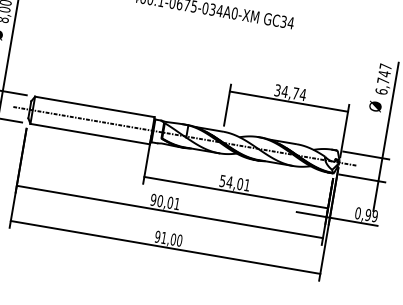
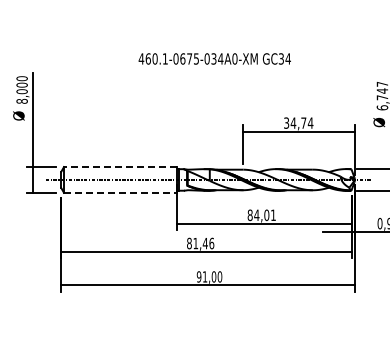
line: (94, 107) -> (120, 167), solid -> dashed
line: (90, 133) -> (120, 192), solid -> dashed
text: (222, 180) -> (249, 214), 54,01 -> 84,01
text: (165, 201) -> (200, 243), 90,01 -> 81,46

